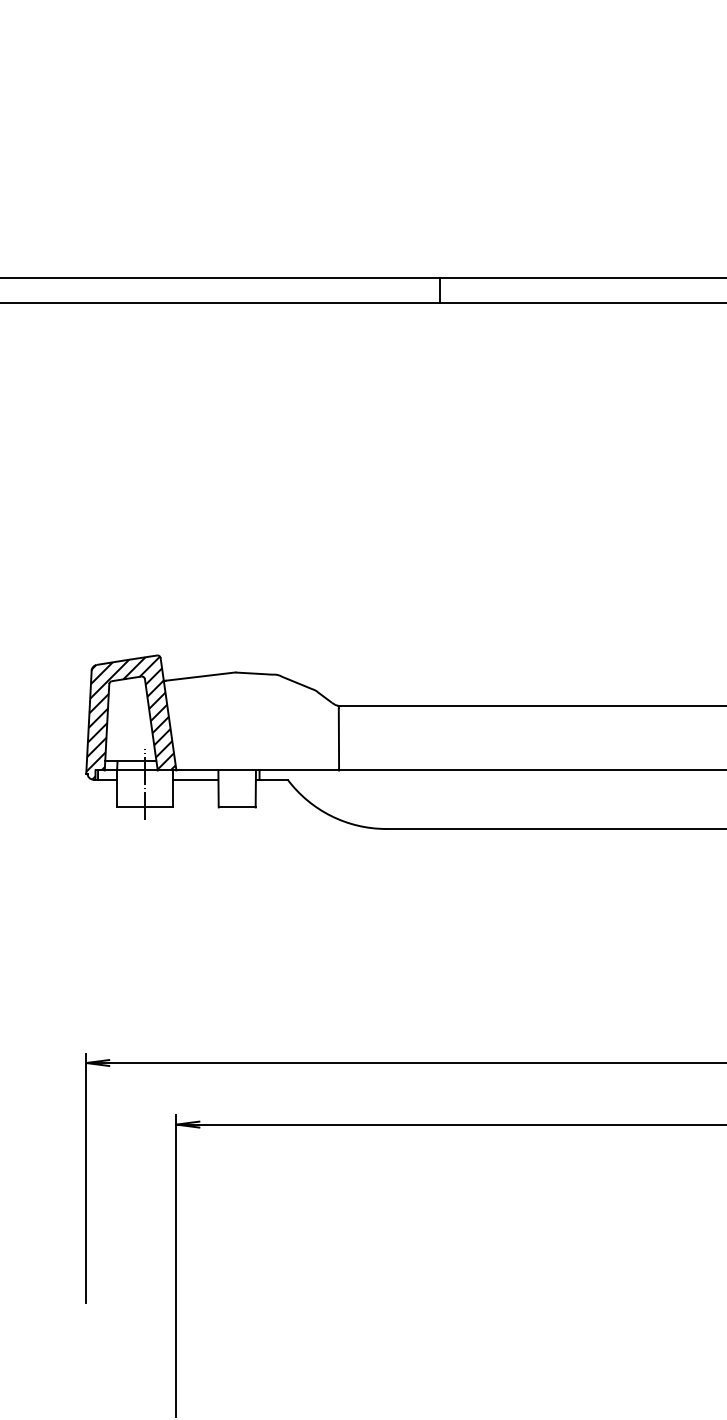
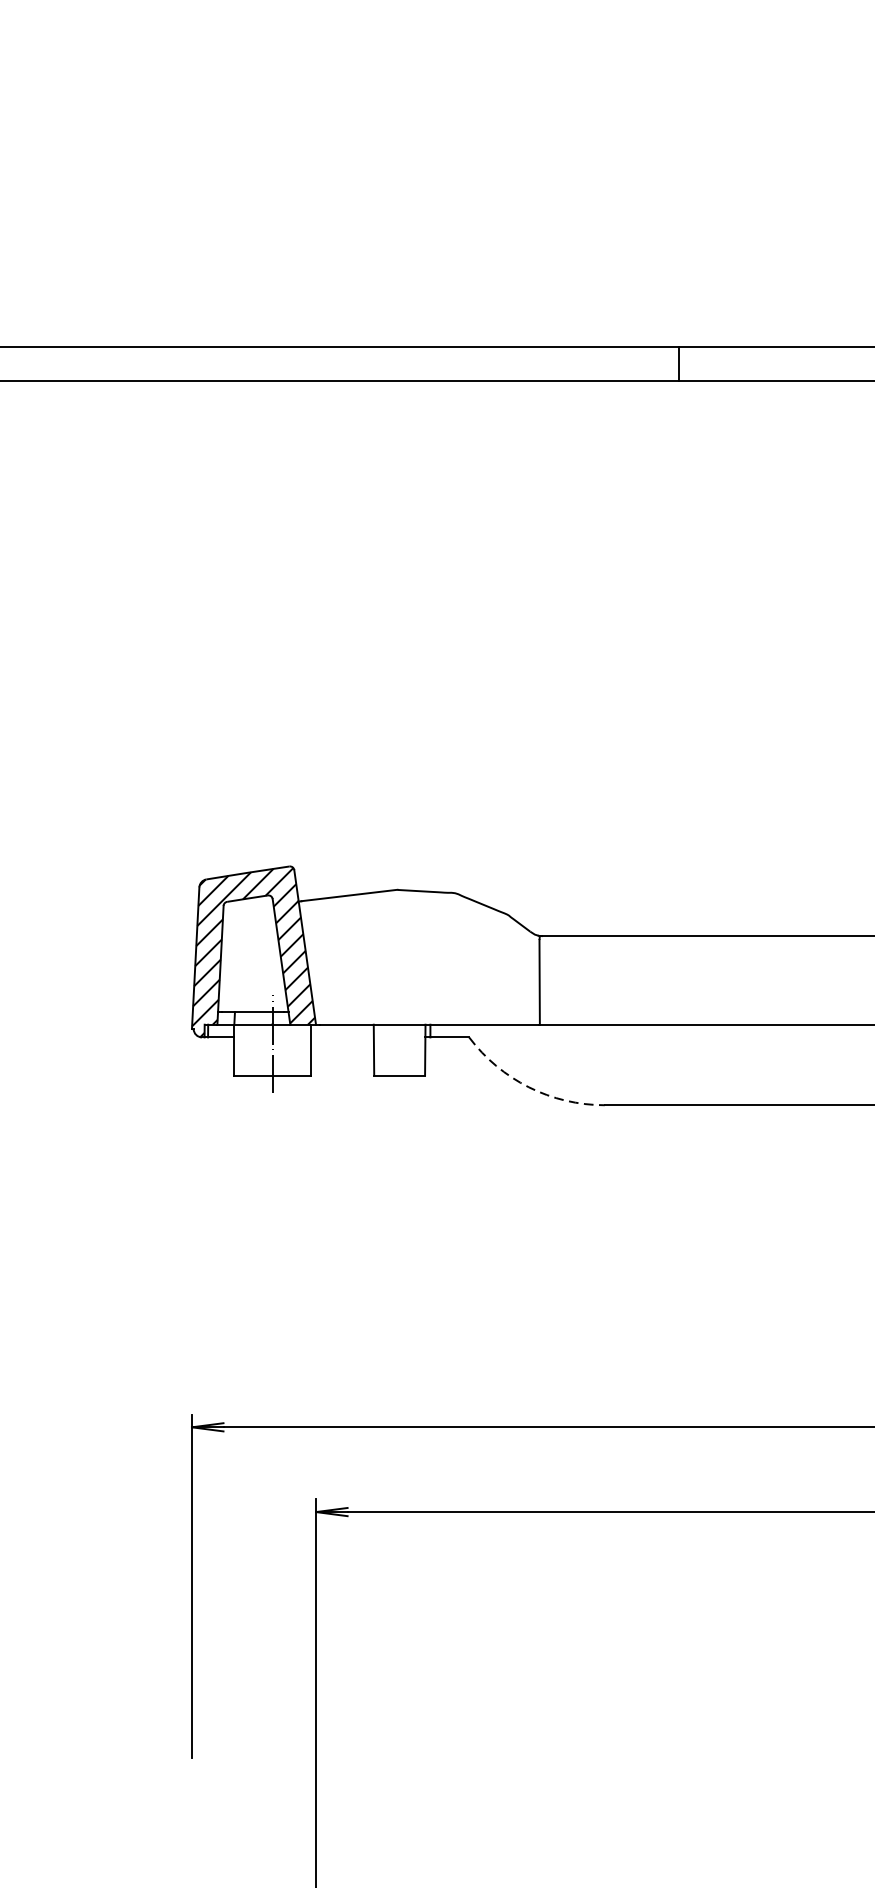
line: (195, 779) -> (342, 1037), removed
arc: (331, 815) -> (529, 1086), solid -> dashed

